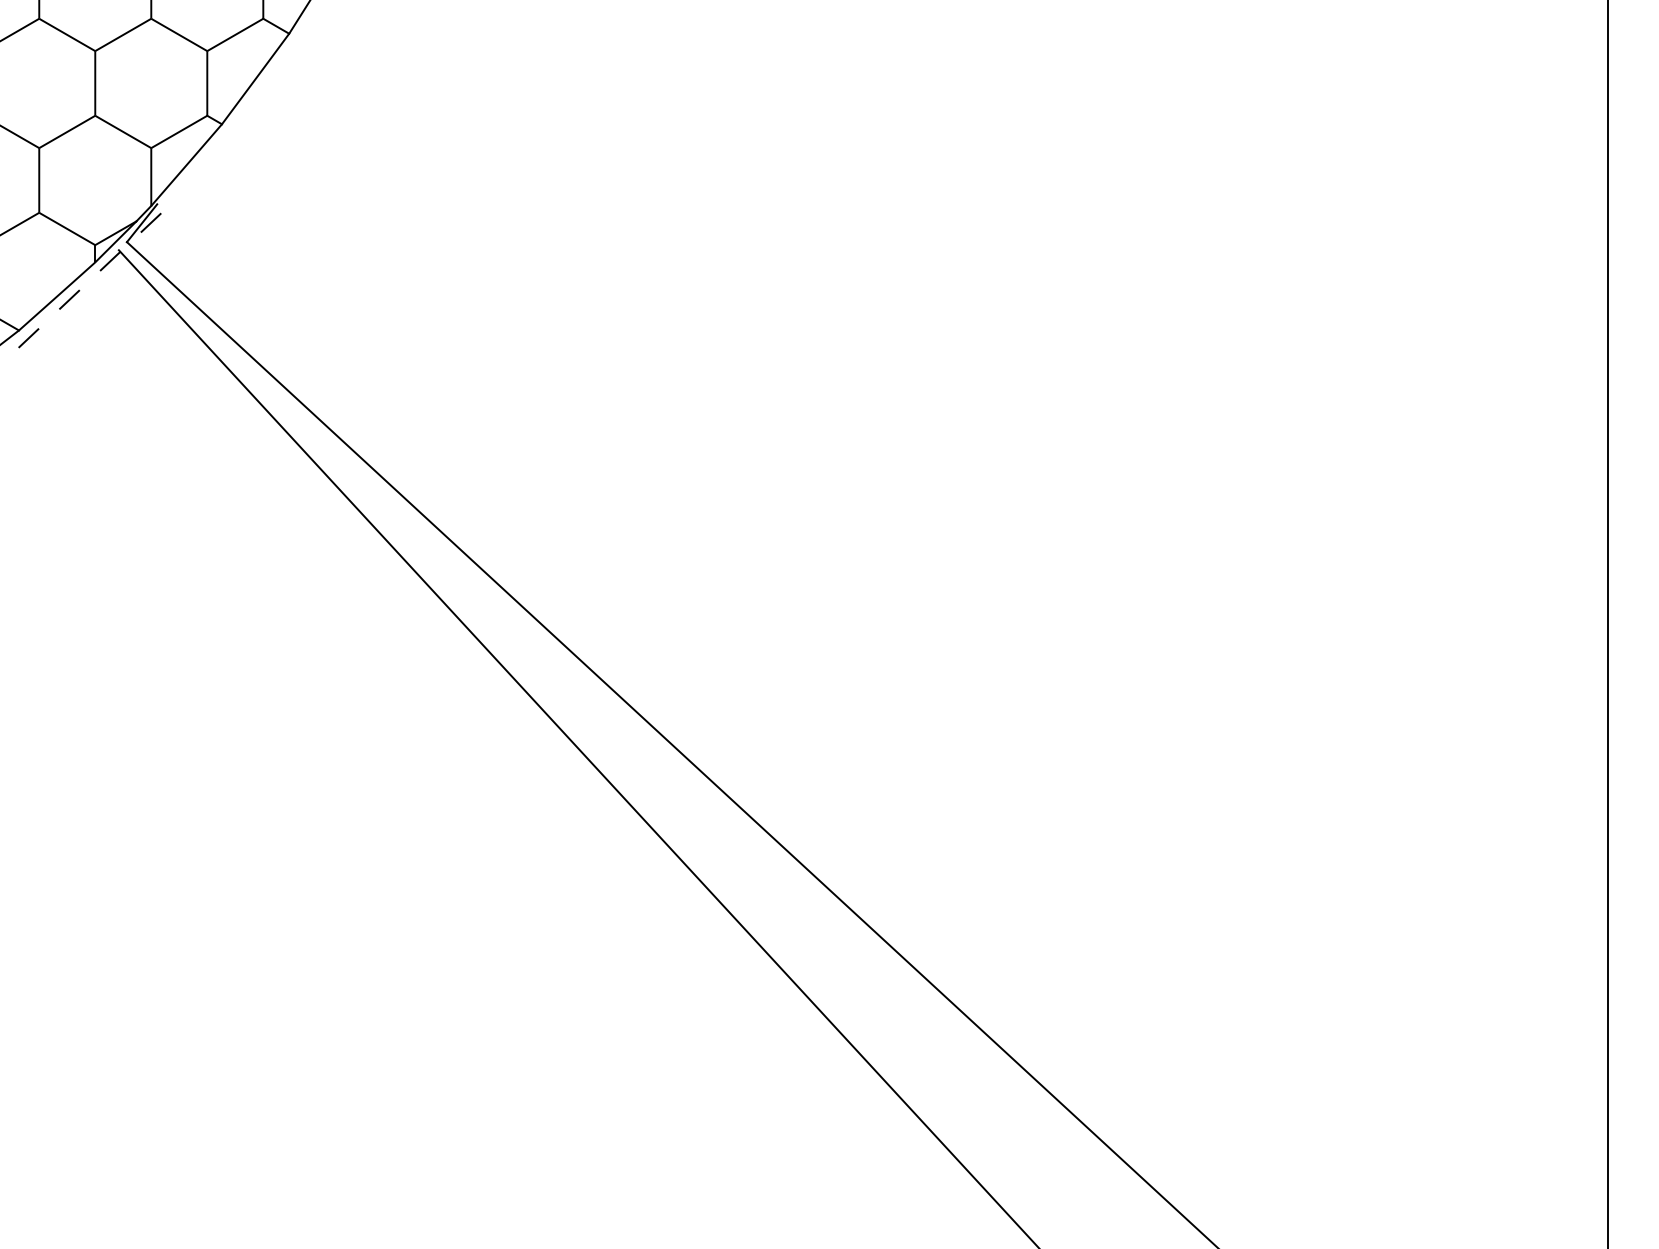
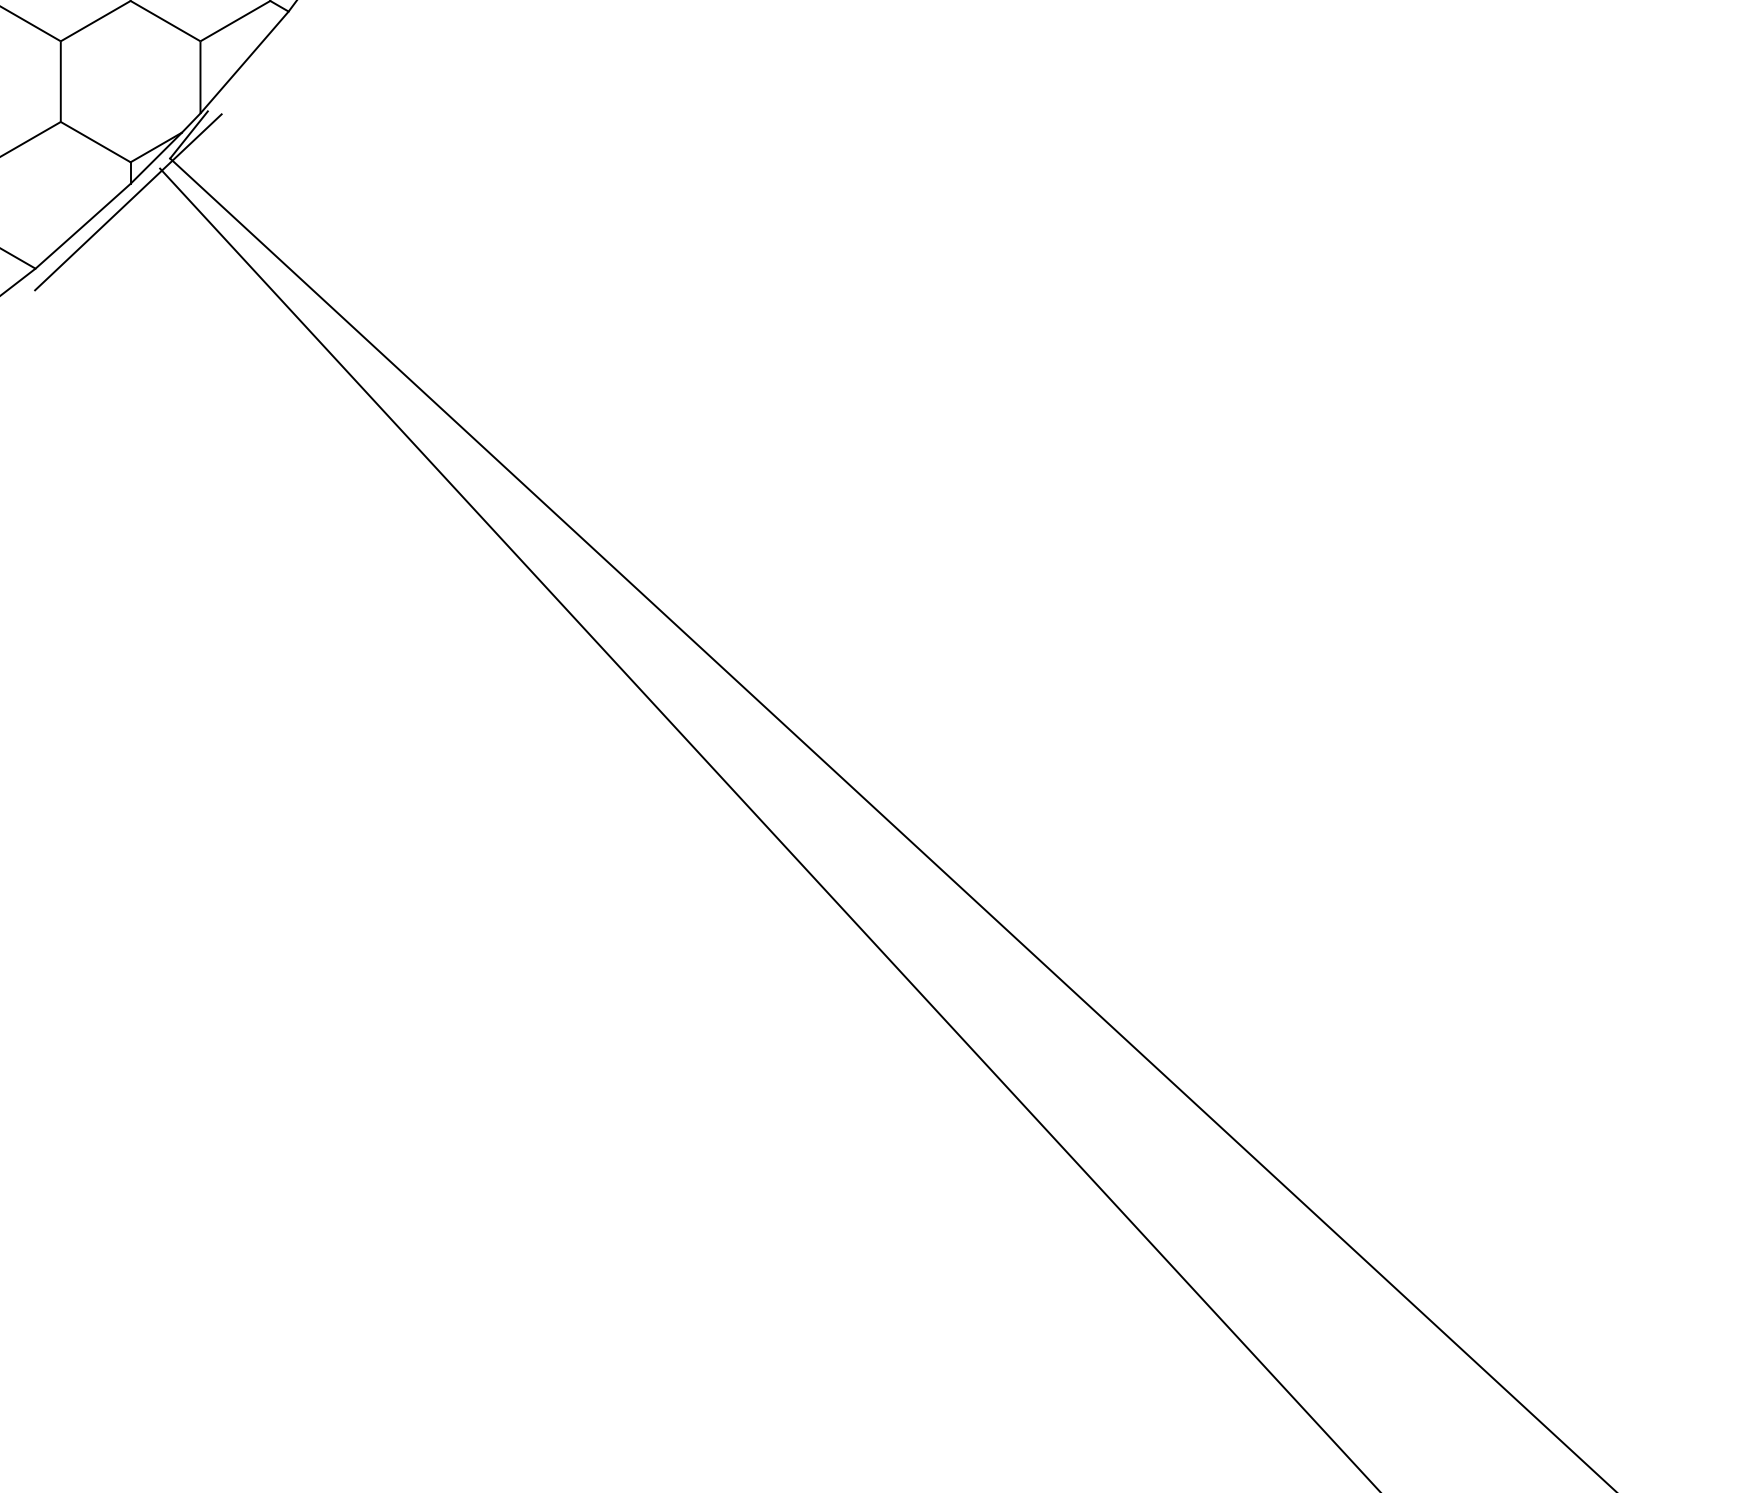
line: (93, 277) -> (128, 202), dashed -> solid

